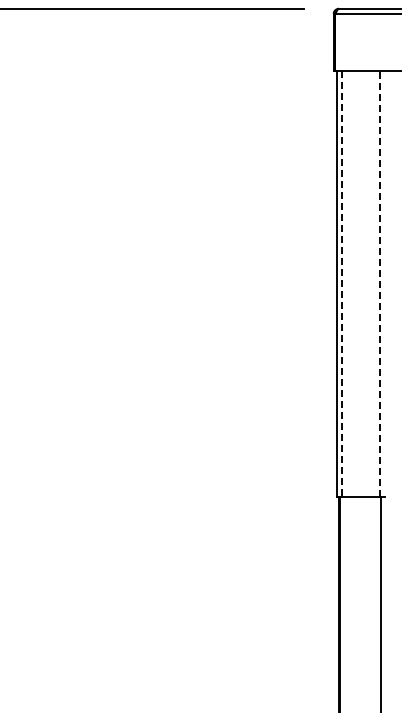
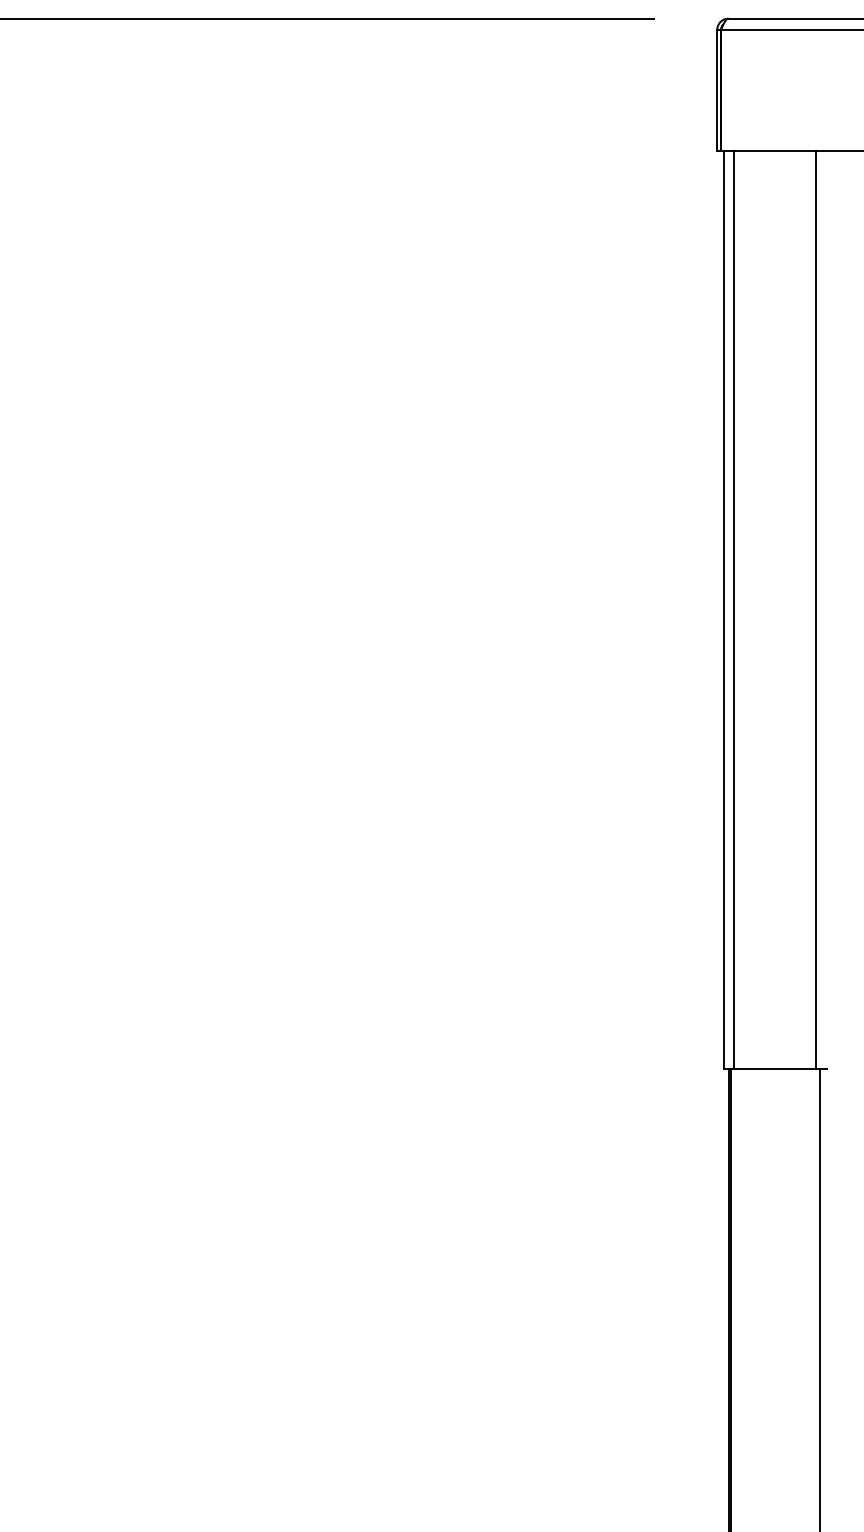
line: (379, 283) -> (815, 609), dashed -> solid
line: (341, 284) -> (733, 611), dashed -> solid

